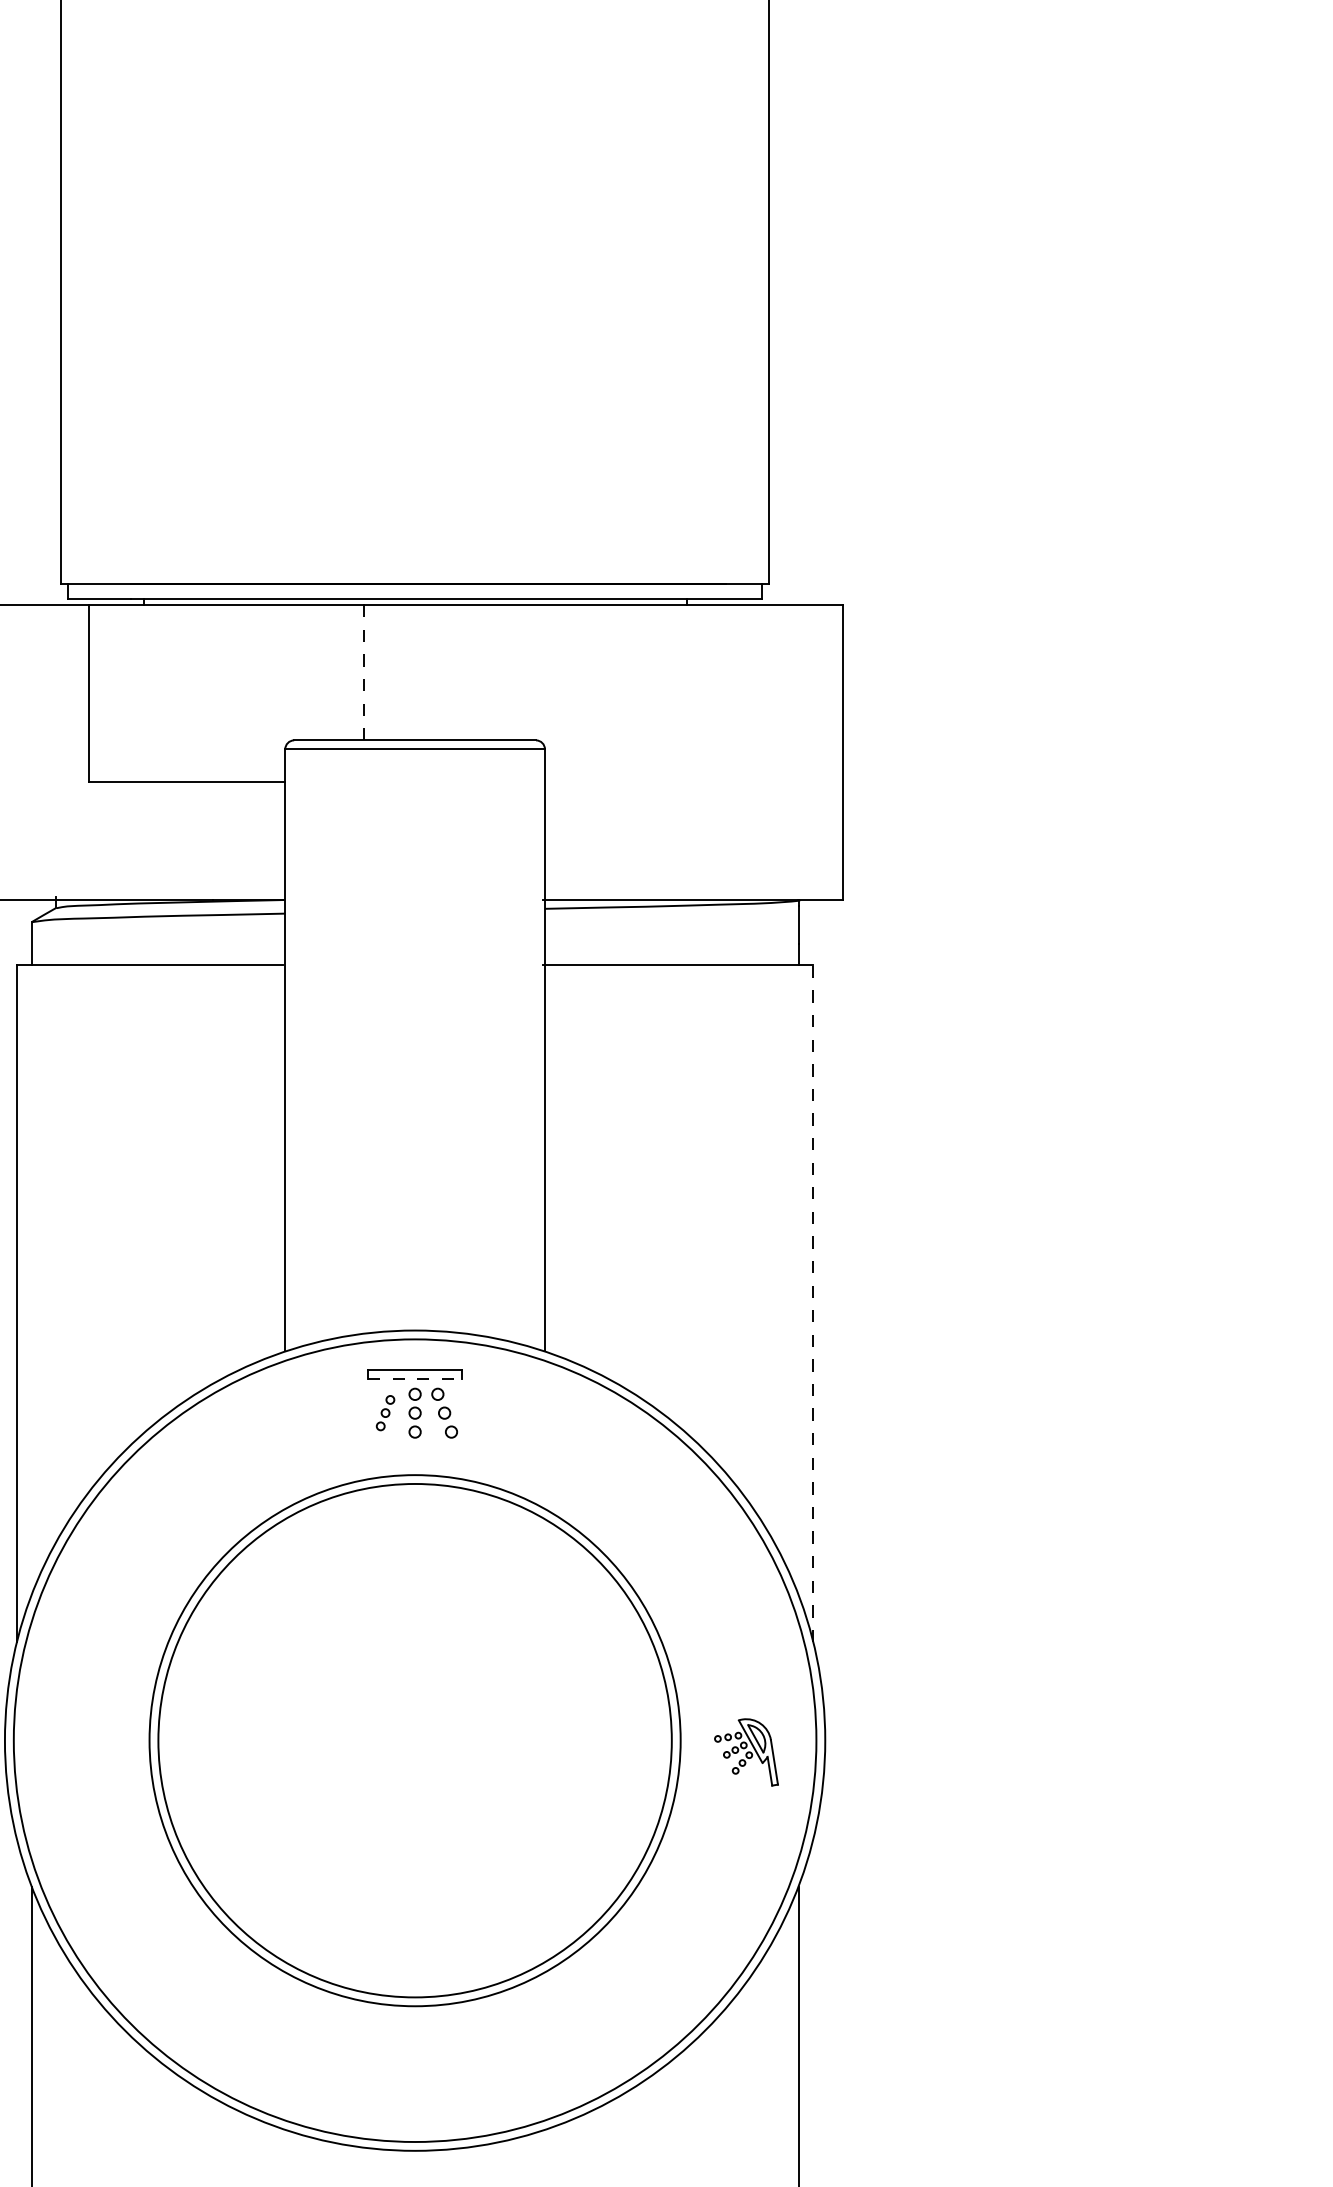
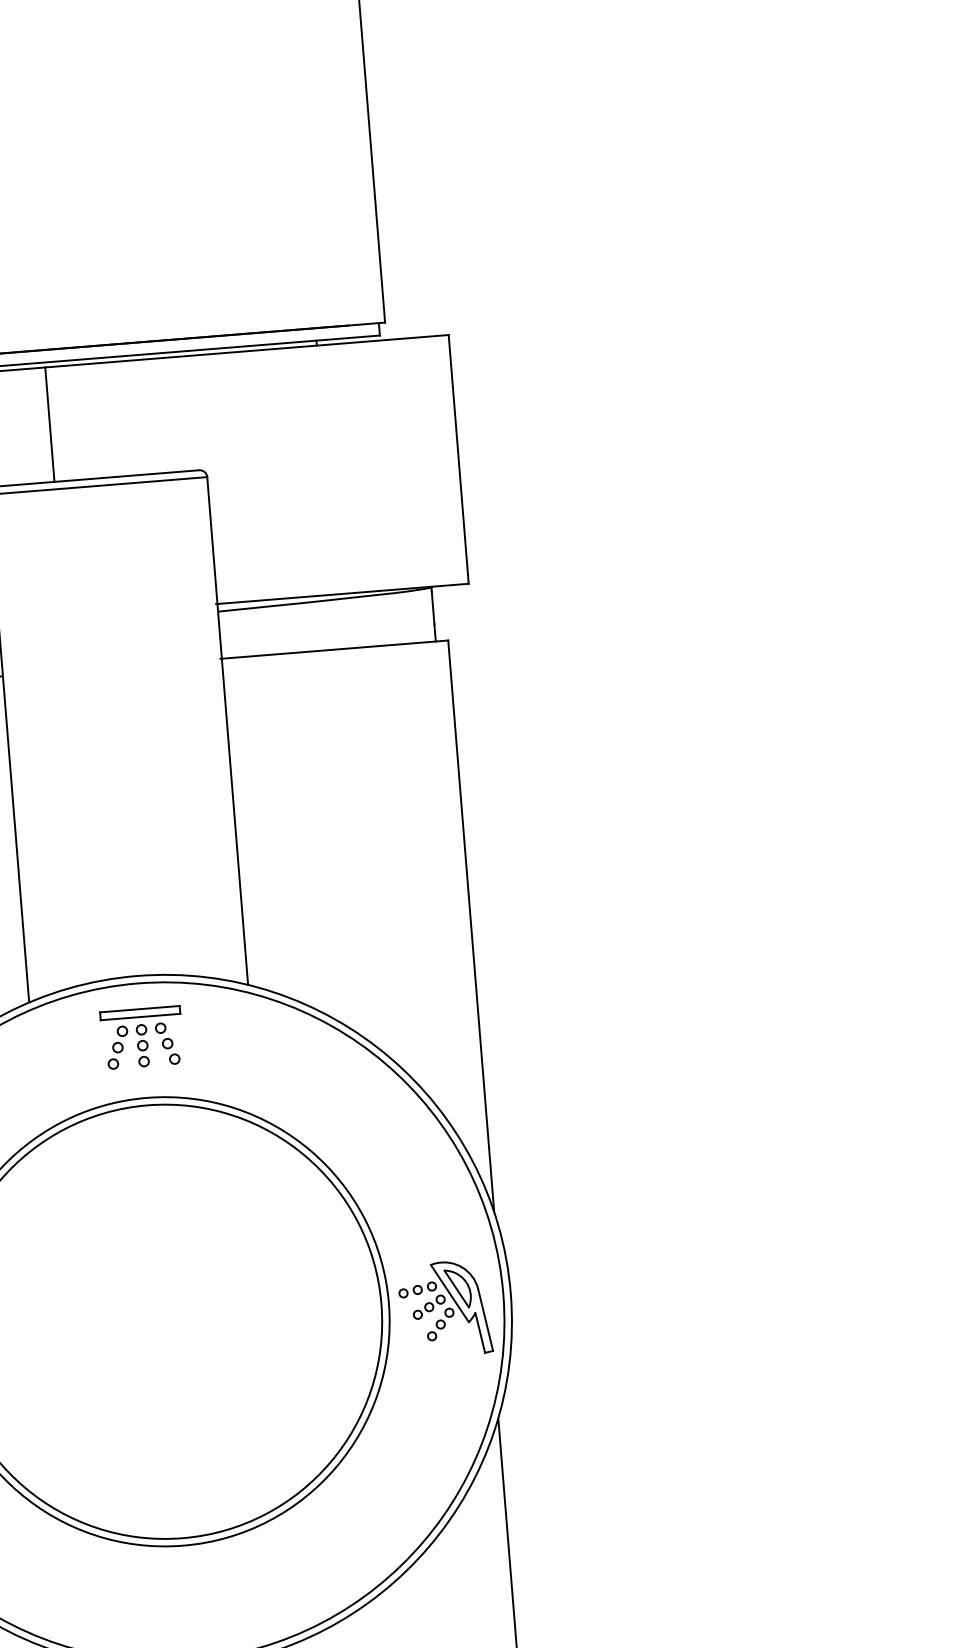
line: (364, 672) -> (49, 424), dashed -> solid
line: (813, 1303) -> (471, 926), dashed -> solid
line: (415, 1379) -> (140, 1017), dashed -> solid
part: (385, 1412) -> (117, 1047), size x1.43
part: (746, 1752) -> (445, 1309), size x1.67

